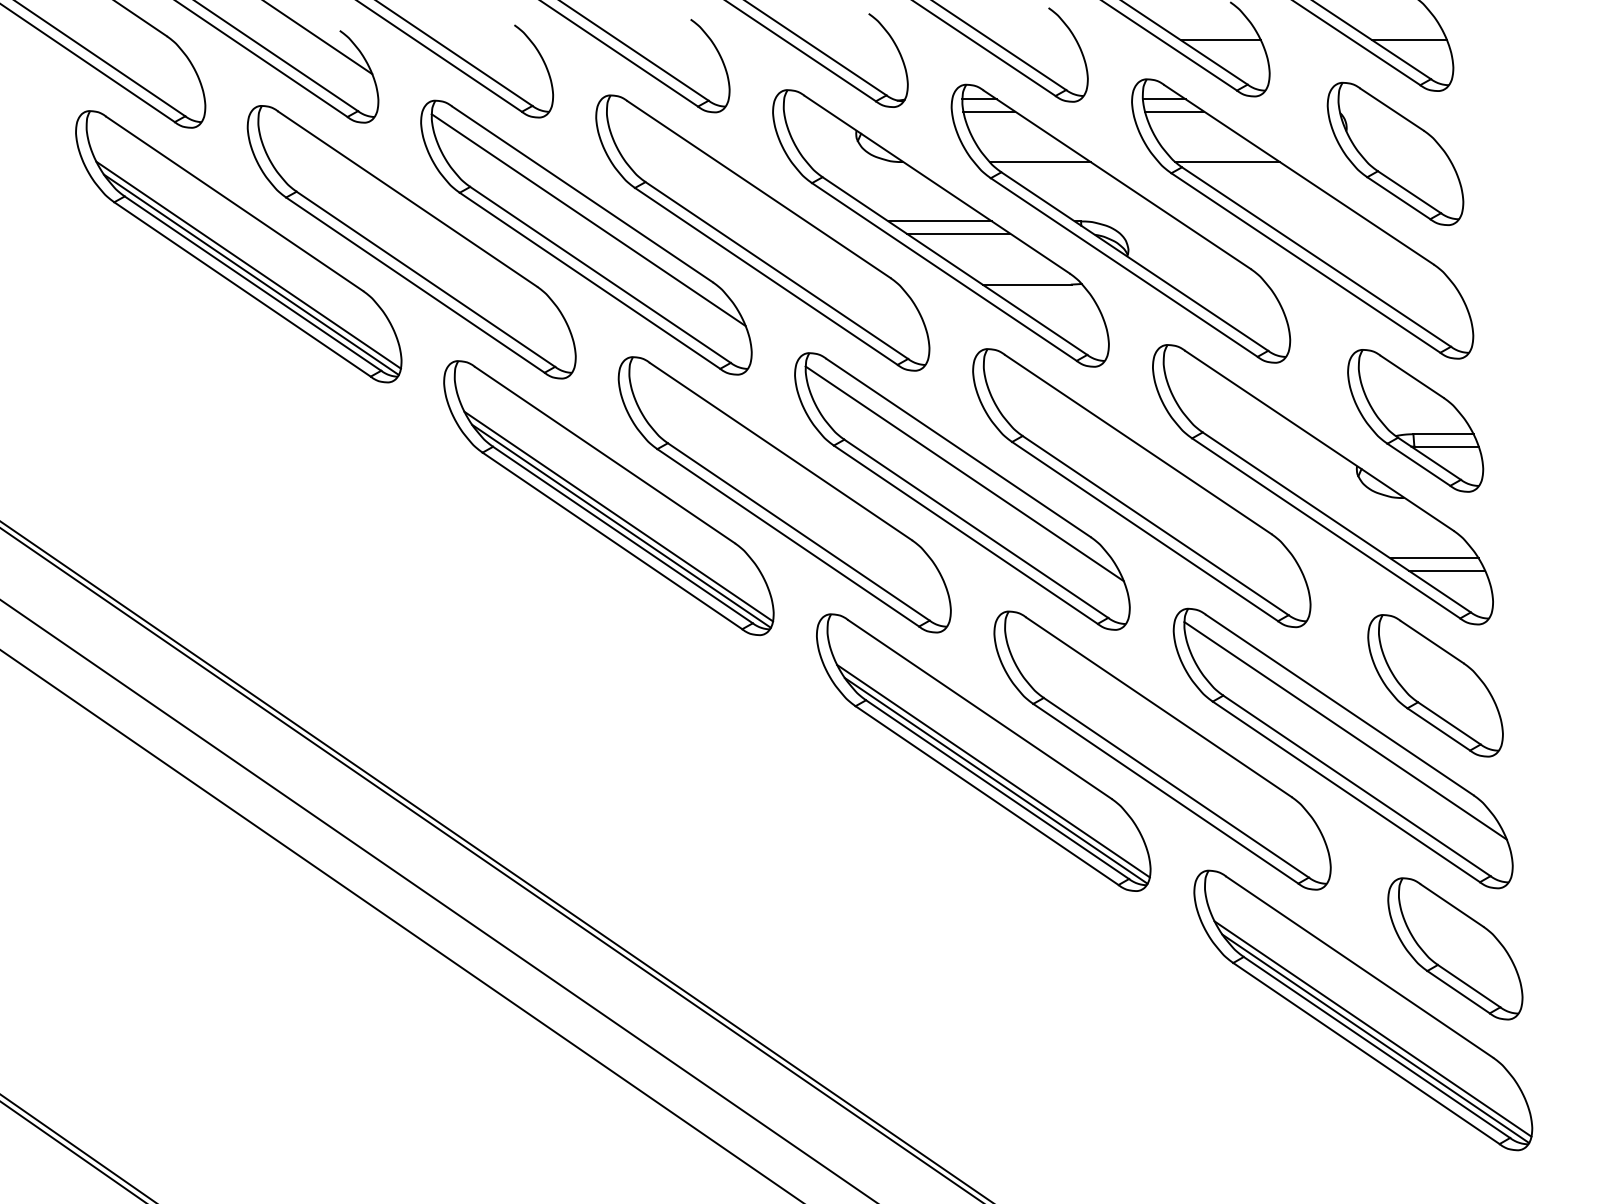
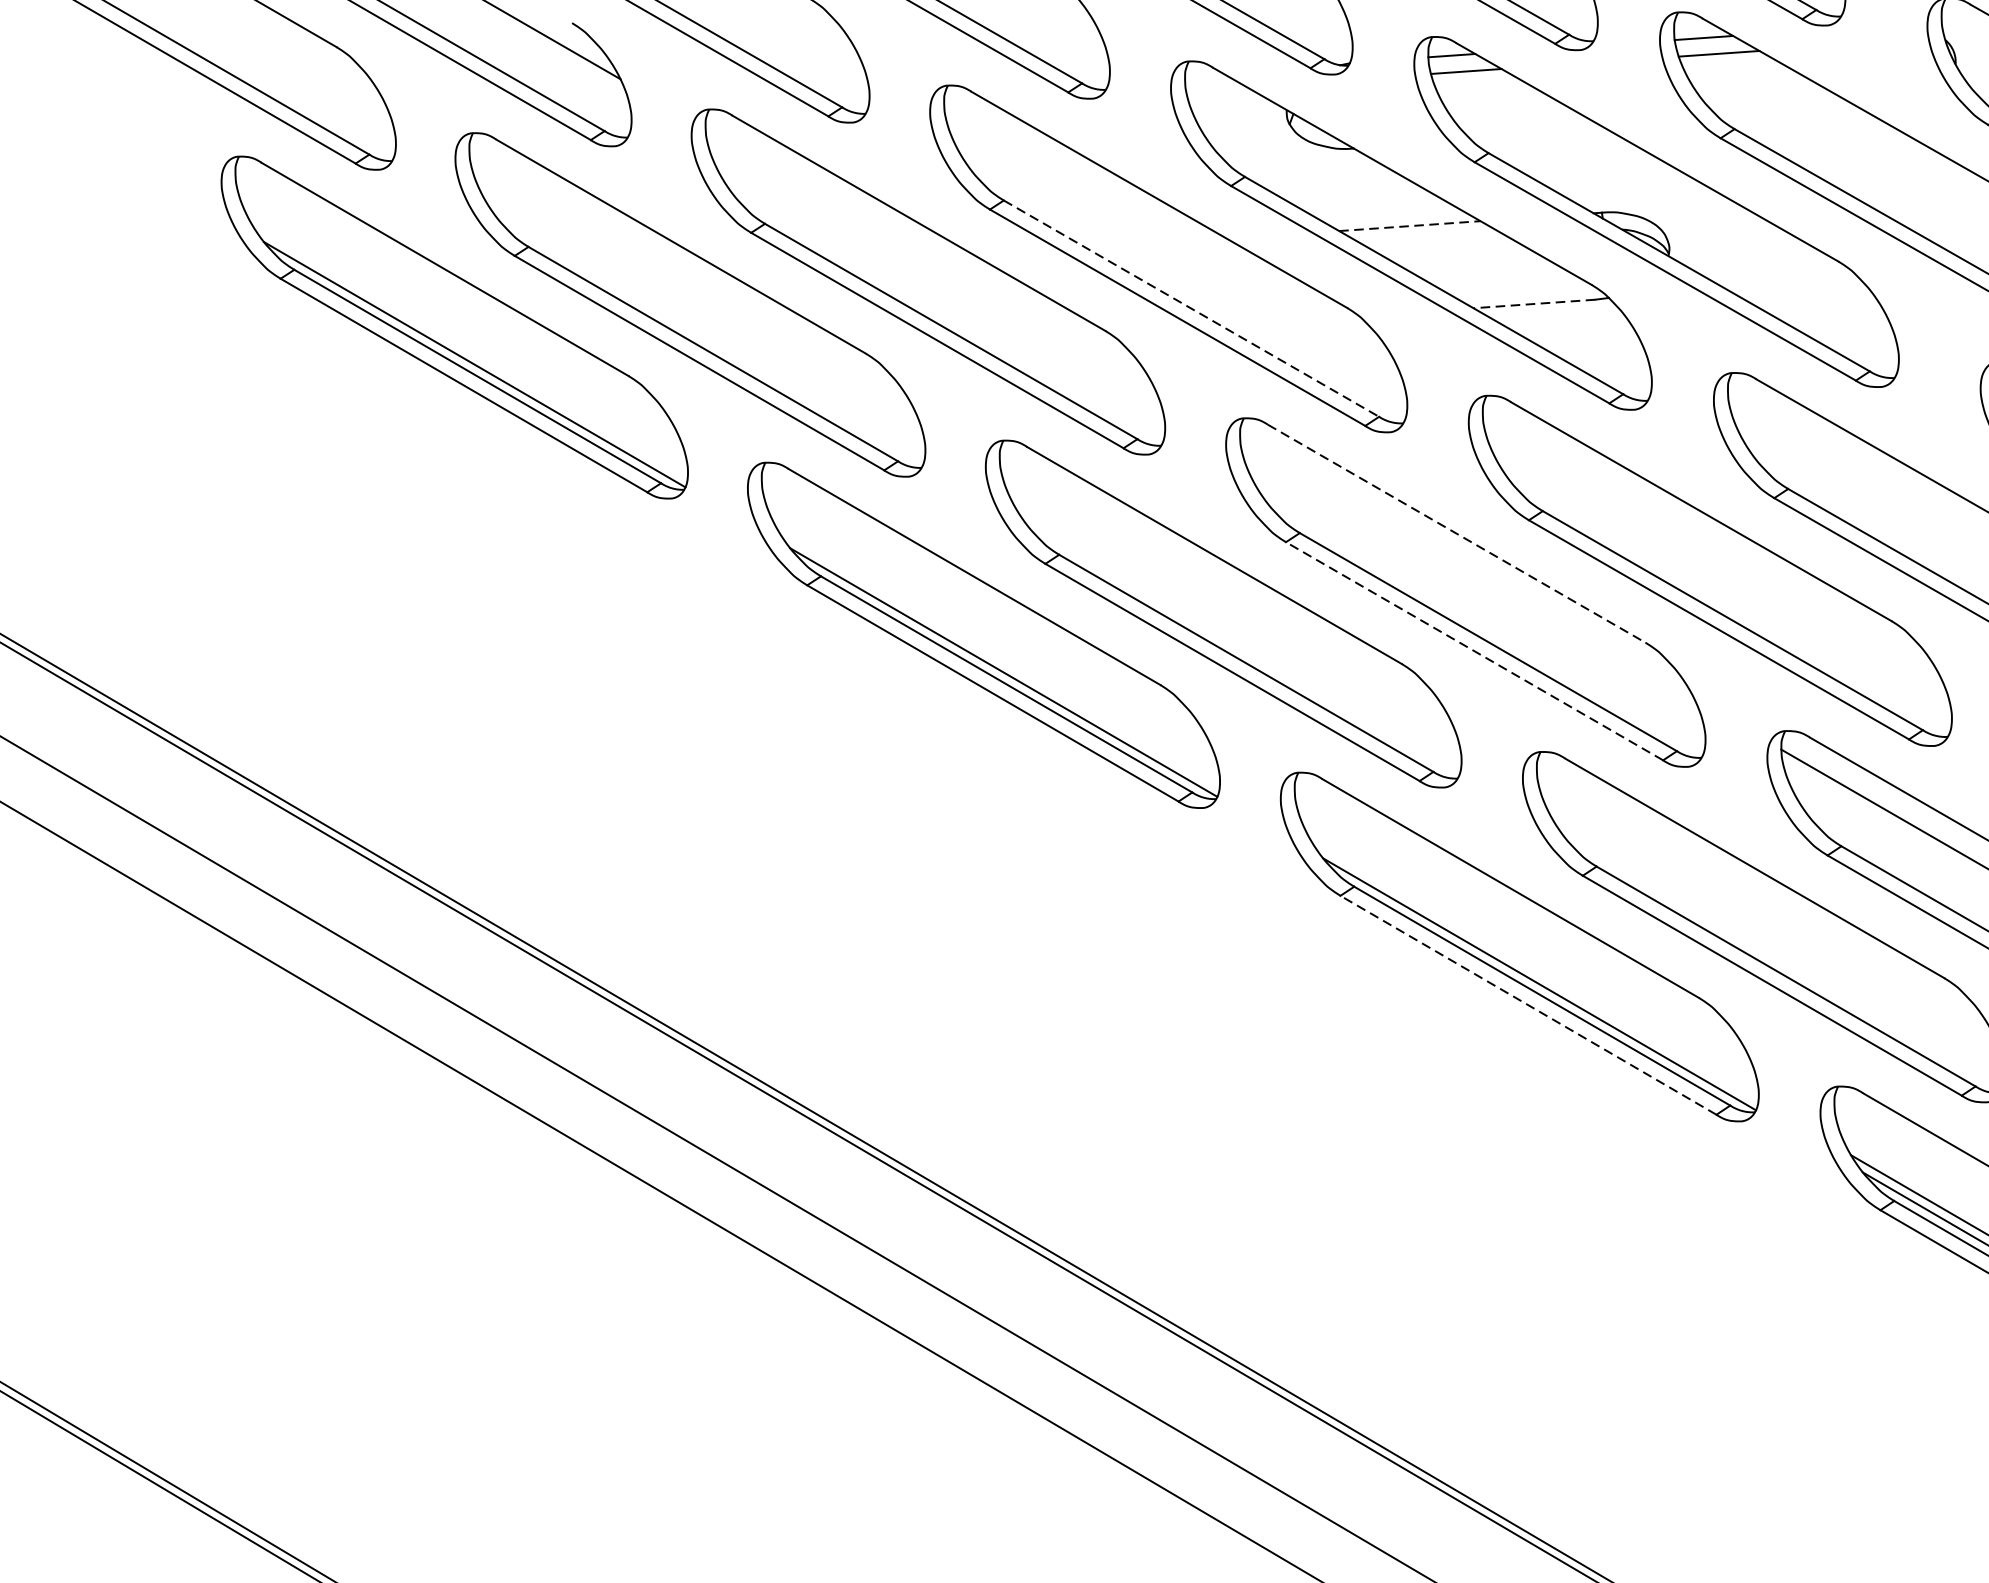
line: (1039, 162) -> (1539, 136), removed
line: (1227, 162) -> (1796, 118), removed
line: (588, 220) -> (929, 258), removed
line: (940, 221) -> (1410, 226), solid -> dashed
line: (958, 233) -> (1435, 240), removed
line: (248, 264) -> (469, 350), removed
line: (777, 270) -> (1192, 308), solid -> dashed
line: (1027, 284) -> (1534, 303), solid -> dashed
line: (959, 448) -> (1457, 534), solid -> dashed
line: (964, 473) -> (1466, 567), removed
line: (618, 516) -> (998, 659), removed
line: (965, 534) -> (1474, 650), solid -> dashed
line: (993, 770) -> (1534, 970), removed
line: (986, 795) -> (1527, 1005), solid -> dashed

